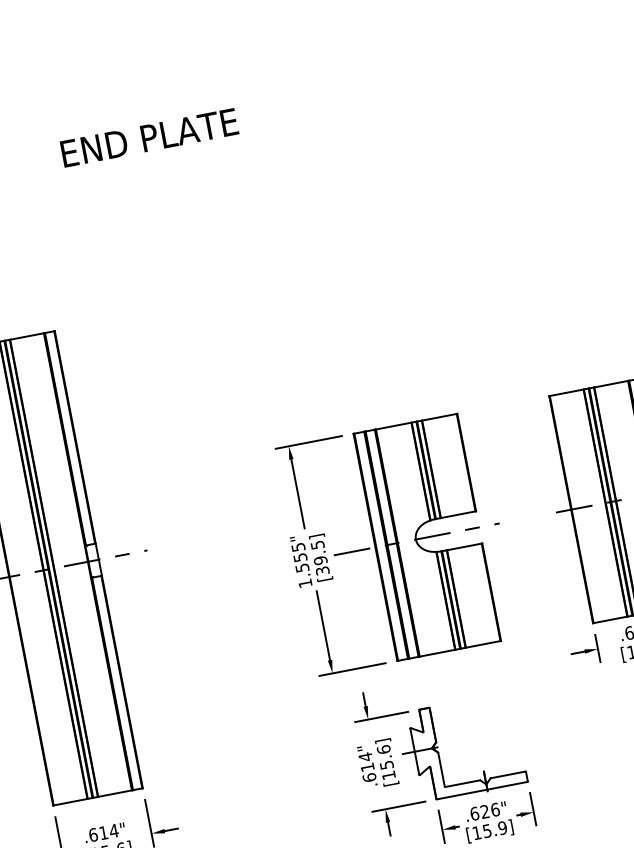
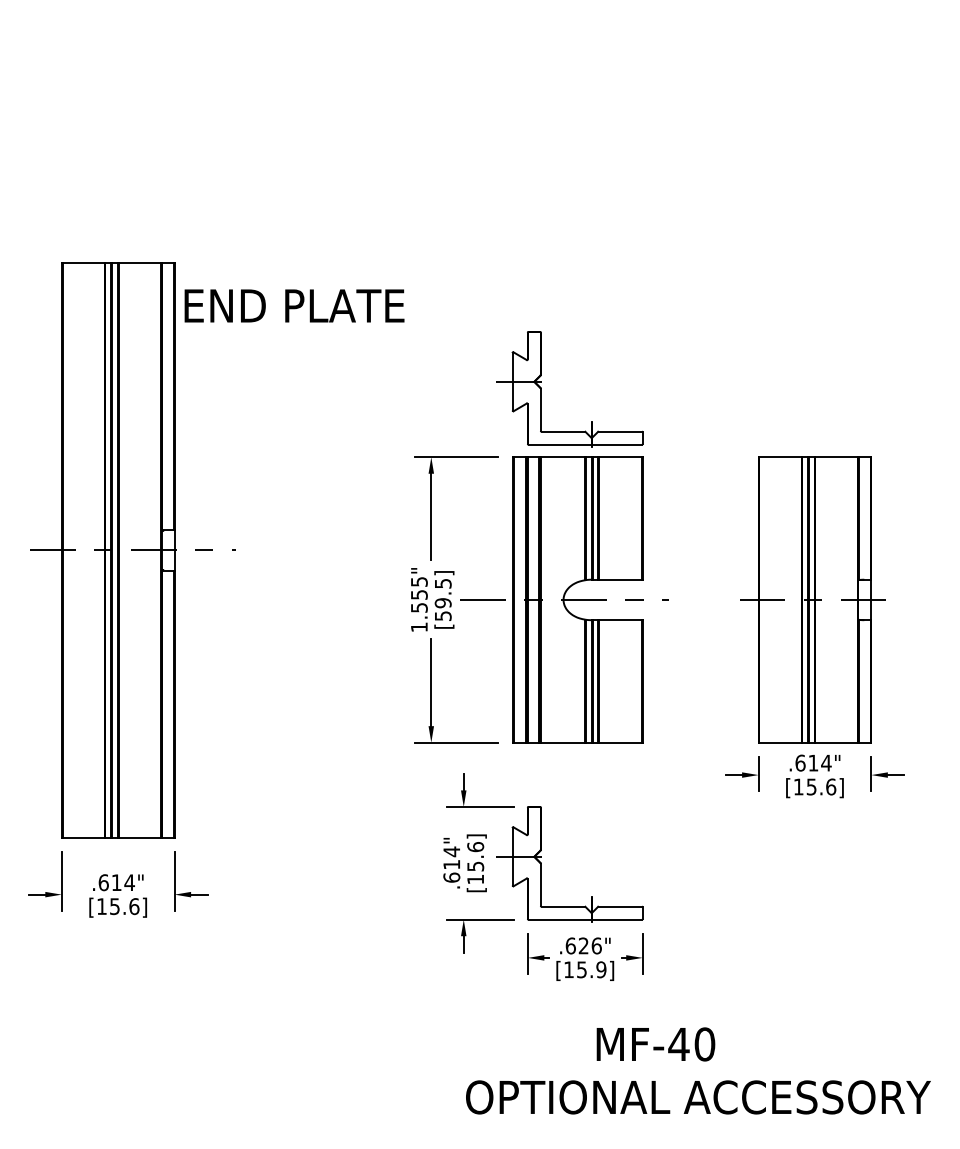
text: (149, 137) -> (294, 305), moved
part: (366, 375) -> (541, 389), added
text: (321, 570) -> (442, 615), [39.5] -> [59.5]

